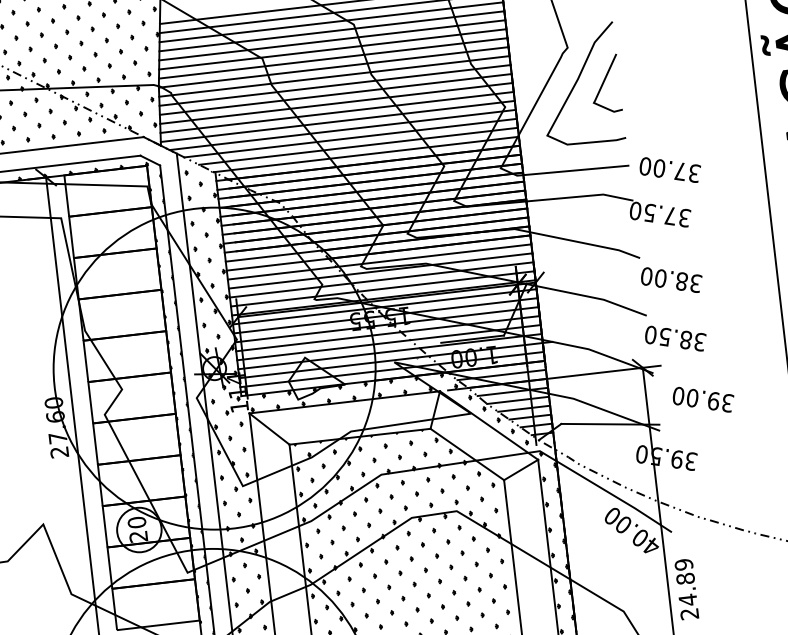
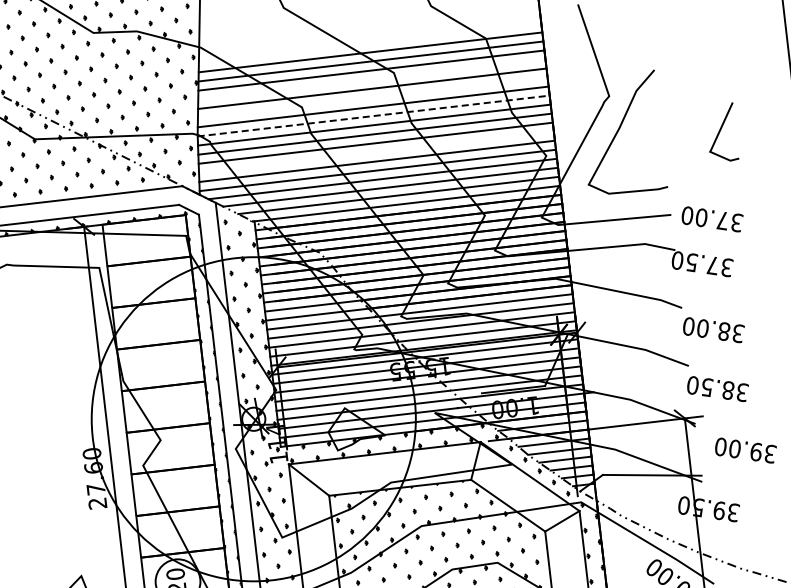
line: (331, 31) -> (371, 79), removed
line: (332, 49) -> (372, 97), removed
line: (333, 67) -> (373, 116), solid -> dashed
curve: (605, 80) -> (721, 129), moved
line: (336, 103) -> (376, 152), removed

